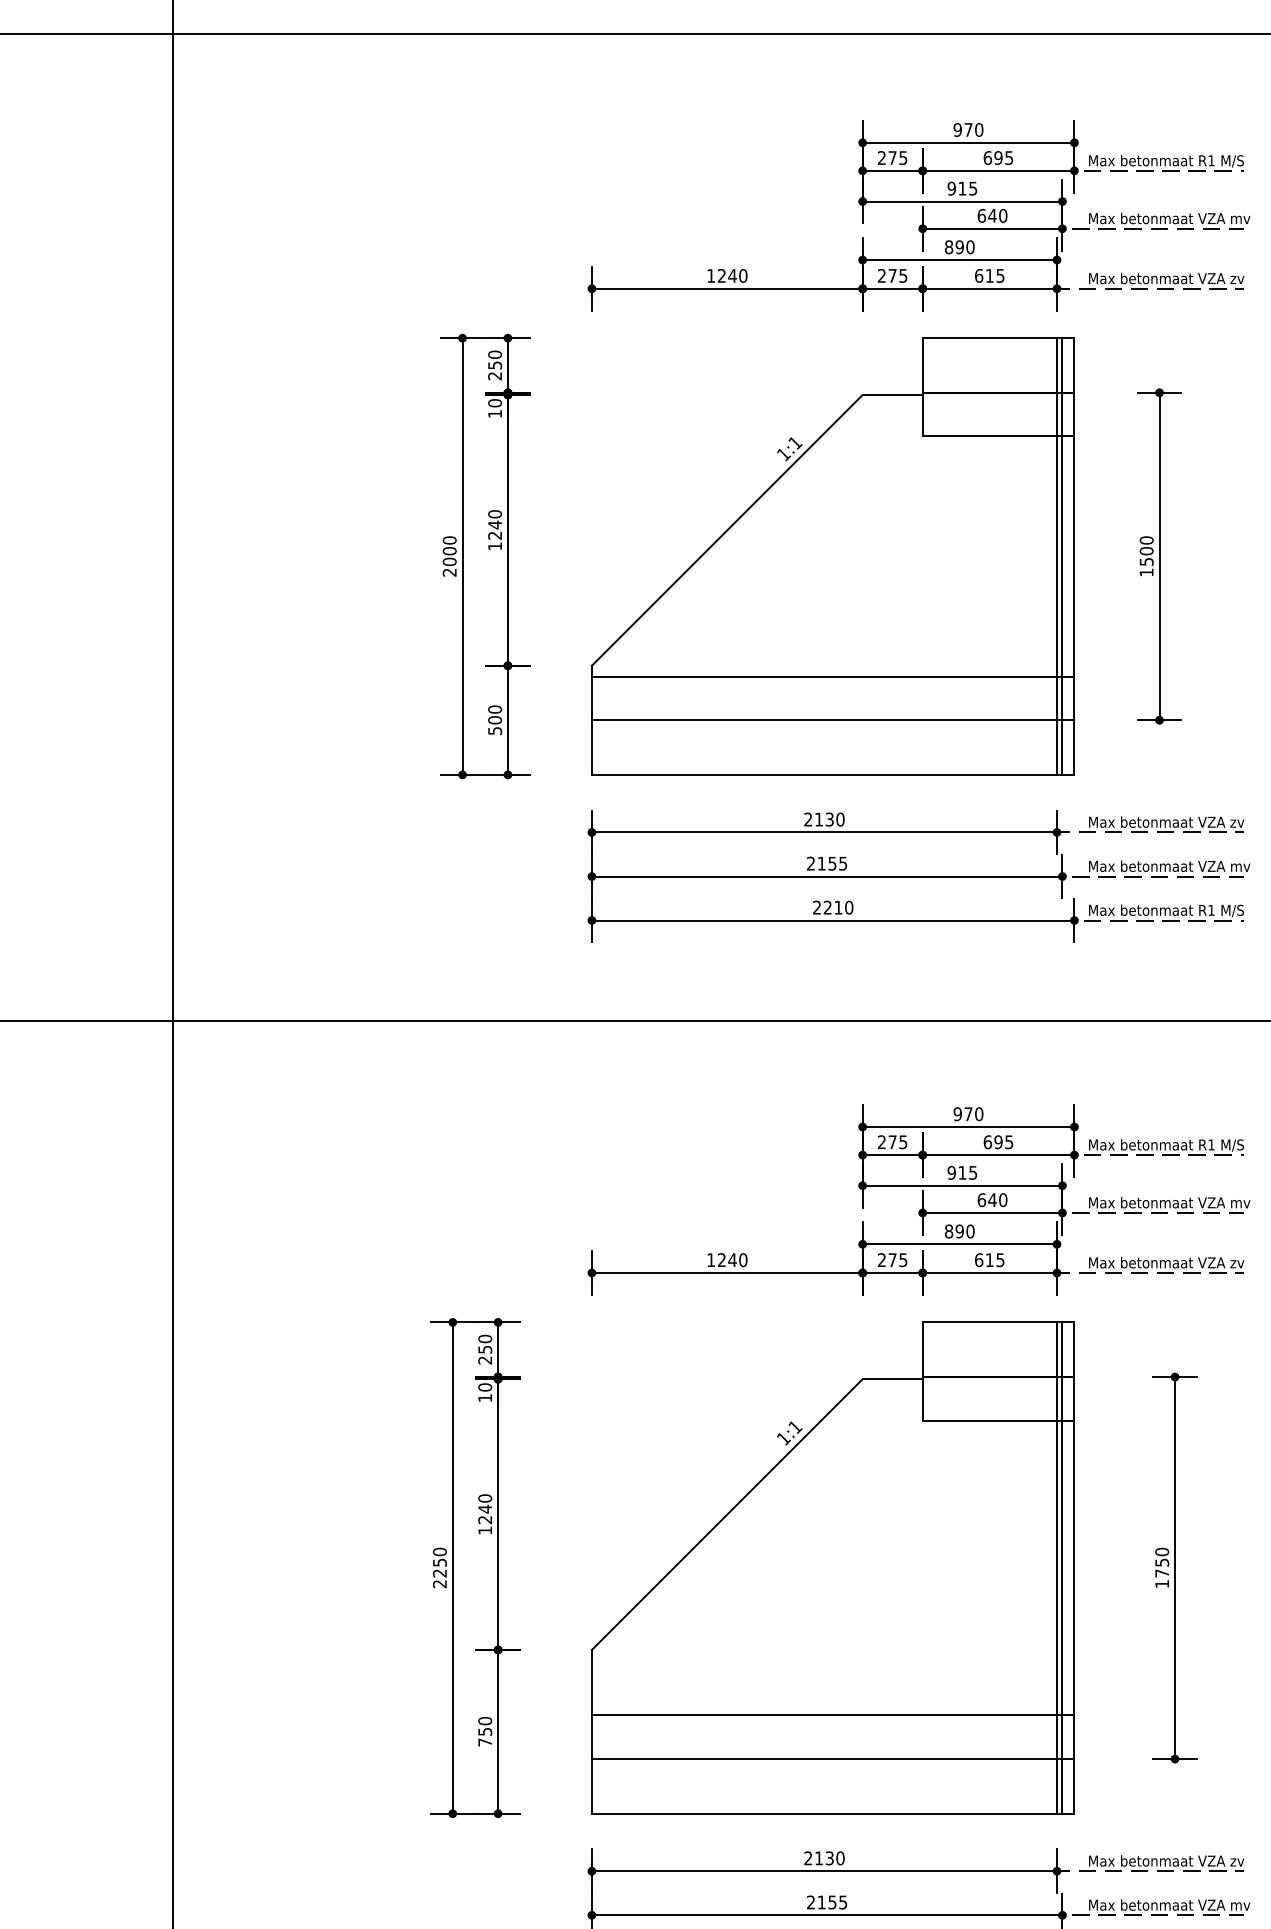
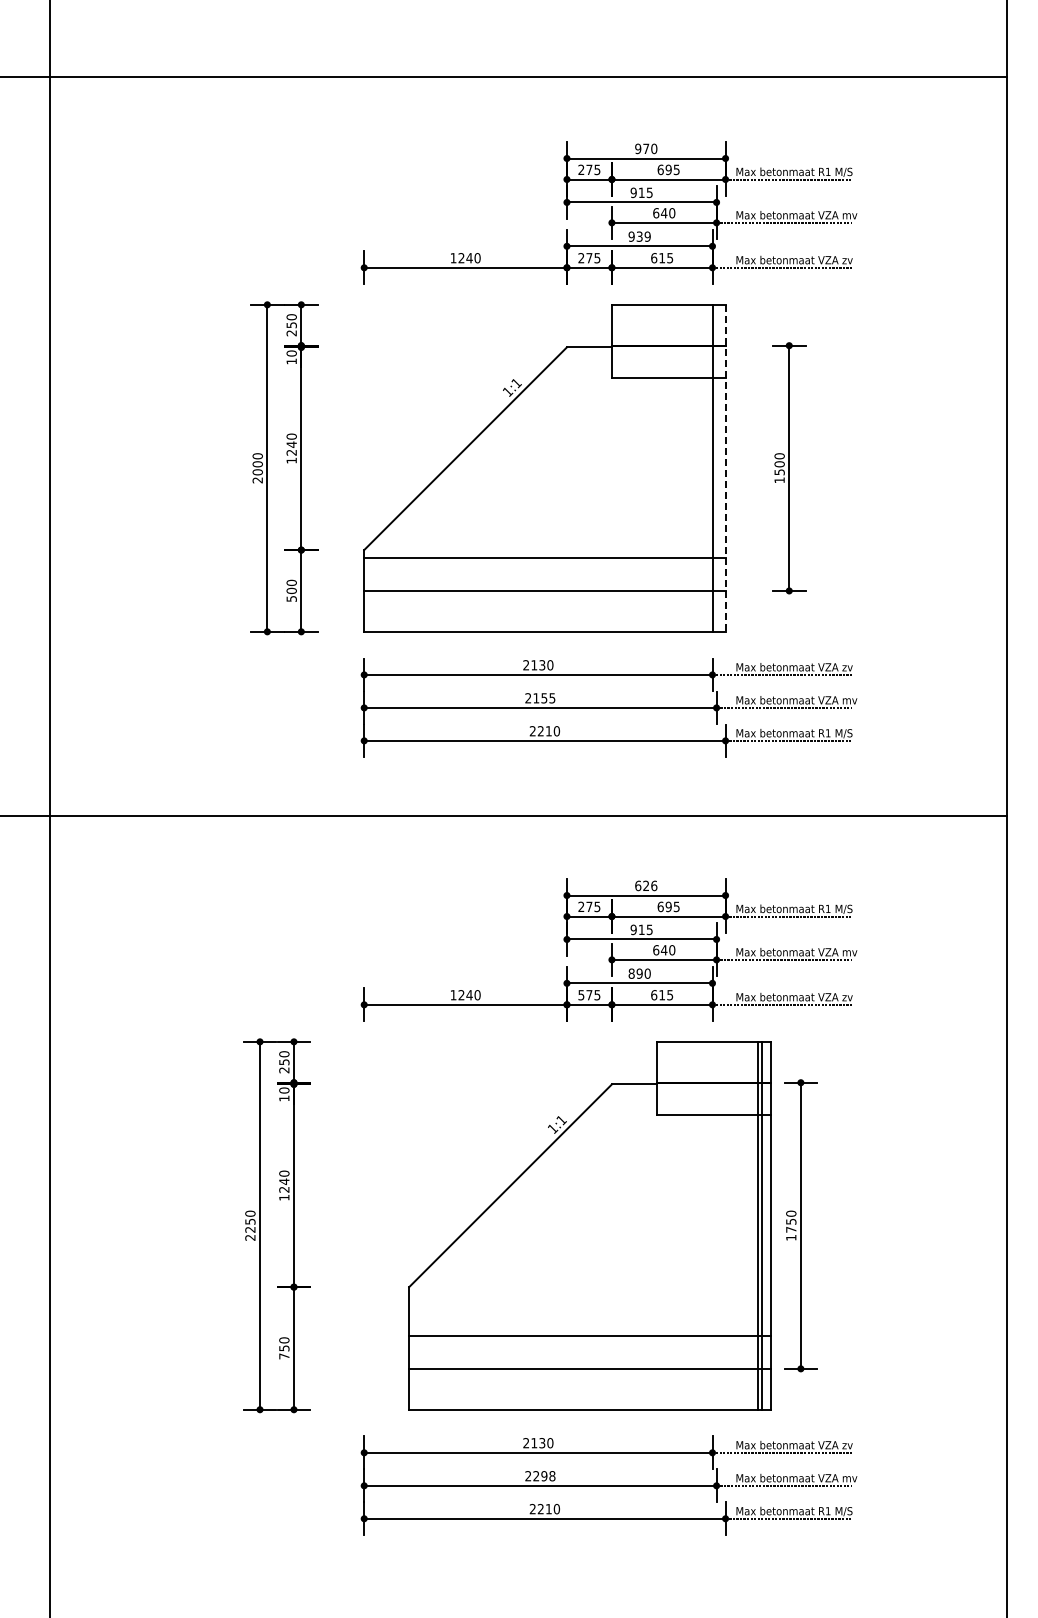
text: (959, 246) -> (639, 236), 890 -> 939
line: (1062, 555) -> (716, 467), removed
line: (1074, 556) -> (725, 468), solid -> dashed
text: (968, 1113) -> (646, 885), 970 -> 626
text: (882, 1260) -> (581, 995), 275 -> 575
part: (832, 1567) -> (589, 1225), moved
text: (832, 1902) -> (544, 1476), 2155 -> 2298

